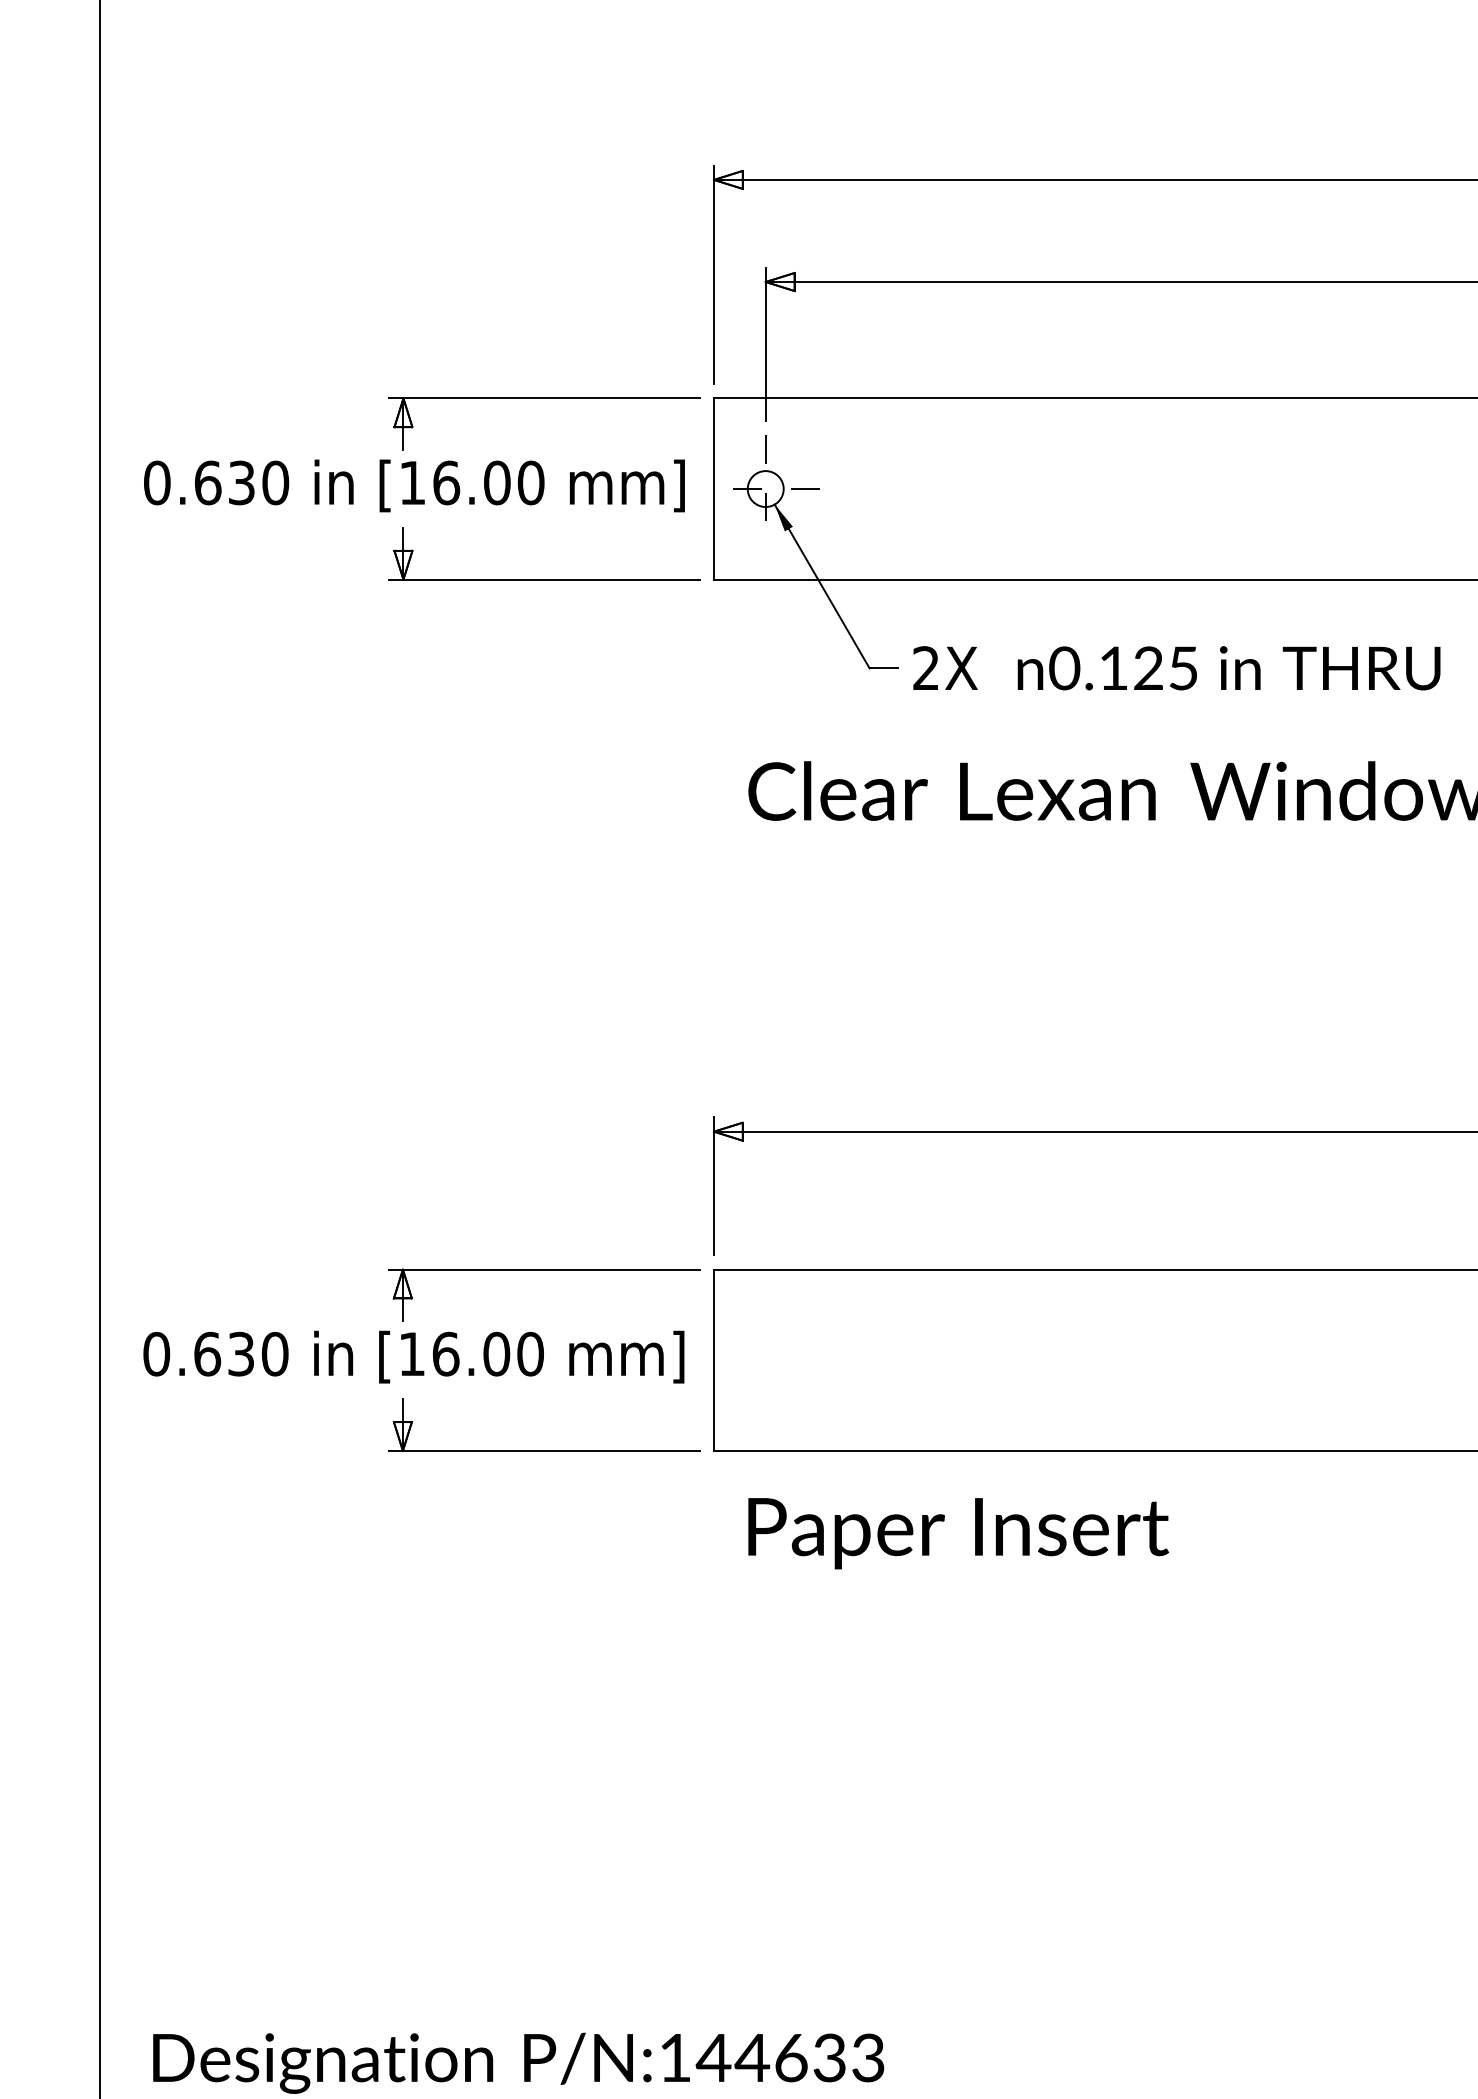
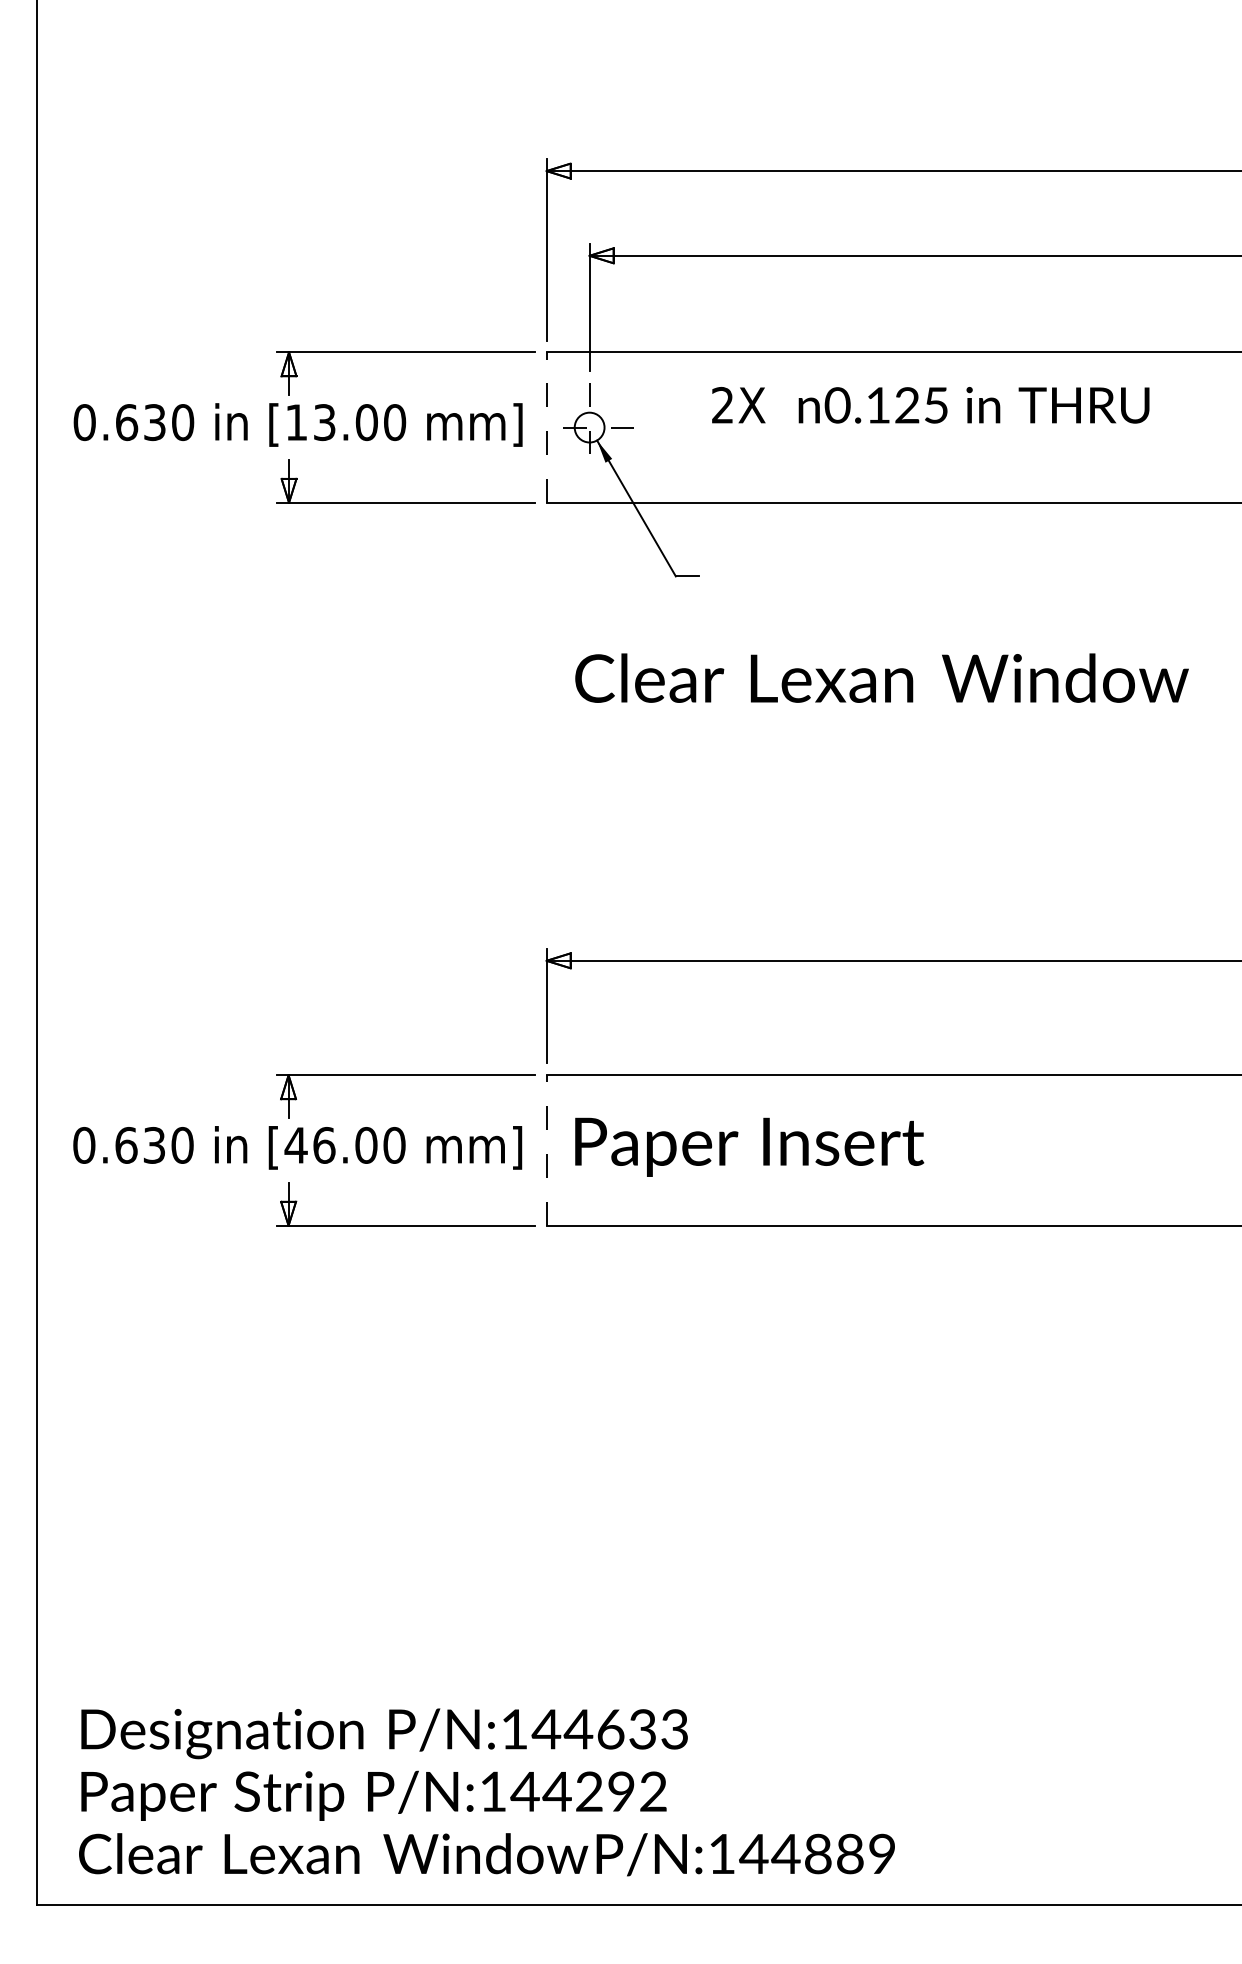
text: (447, 482) -> (325, 422), [16.00 -> [13.00
line: (713, 488) -> (546, 427), solid -> dashed
text: (1176, 668) -> (930, 405), moved
text: (411, 1354) -> (295, 1145), [16.00 -> [46.00
line: (713, 1359) -> (546, 1149), solid -> dashed
text: (958, 1532) -> (749, 1146), moved

